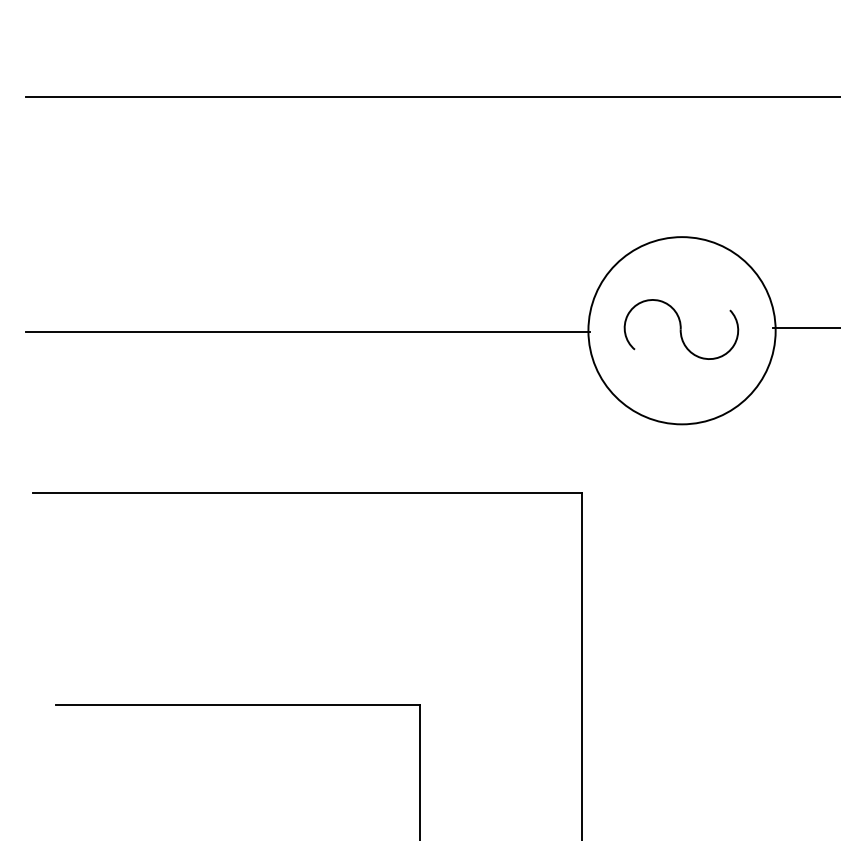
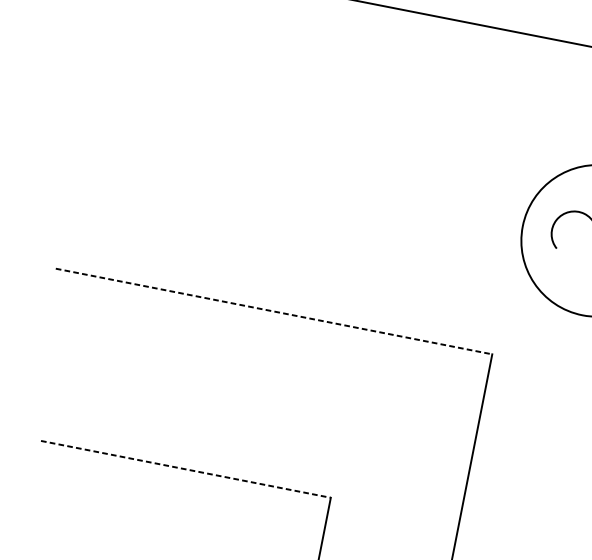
line: (307, 332) -> (299, 183), removed
line: (307, 493) -> (274, 311), solid -> dashed
line: (238, 705) -> (186, 469), solid -> dashed

